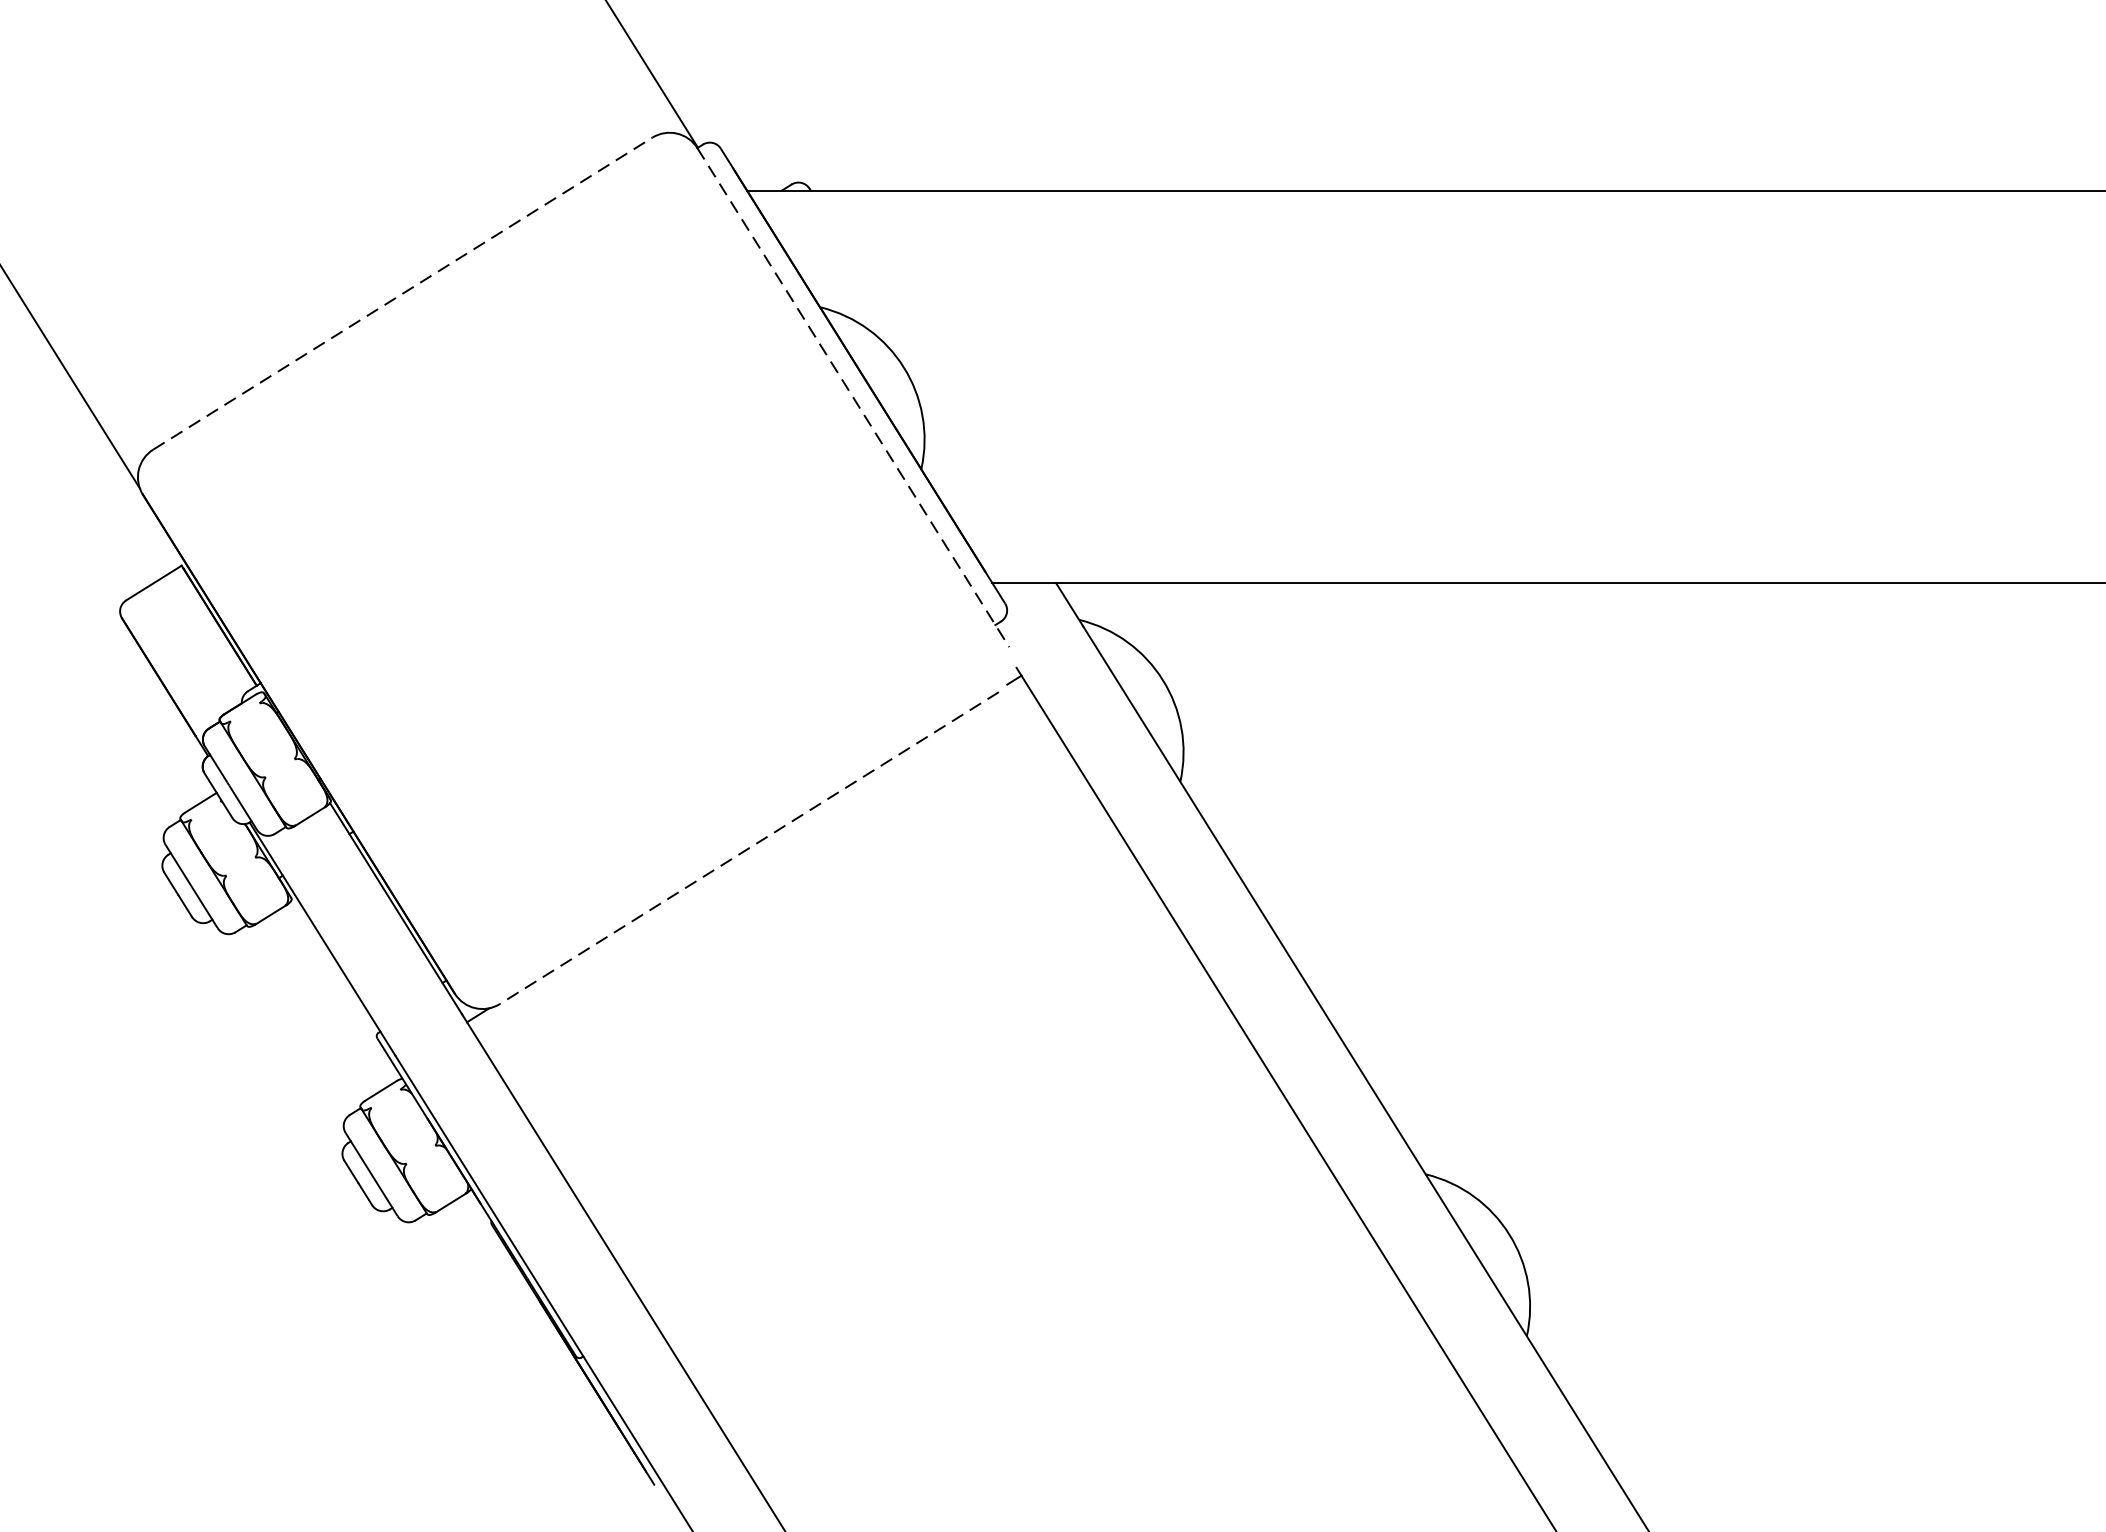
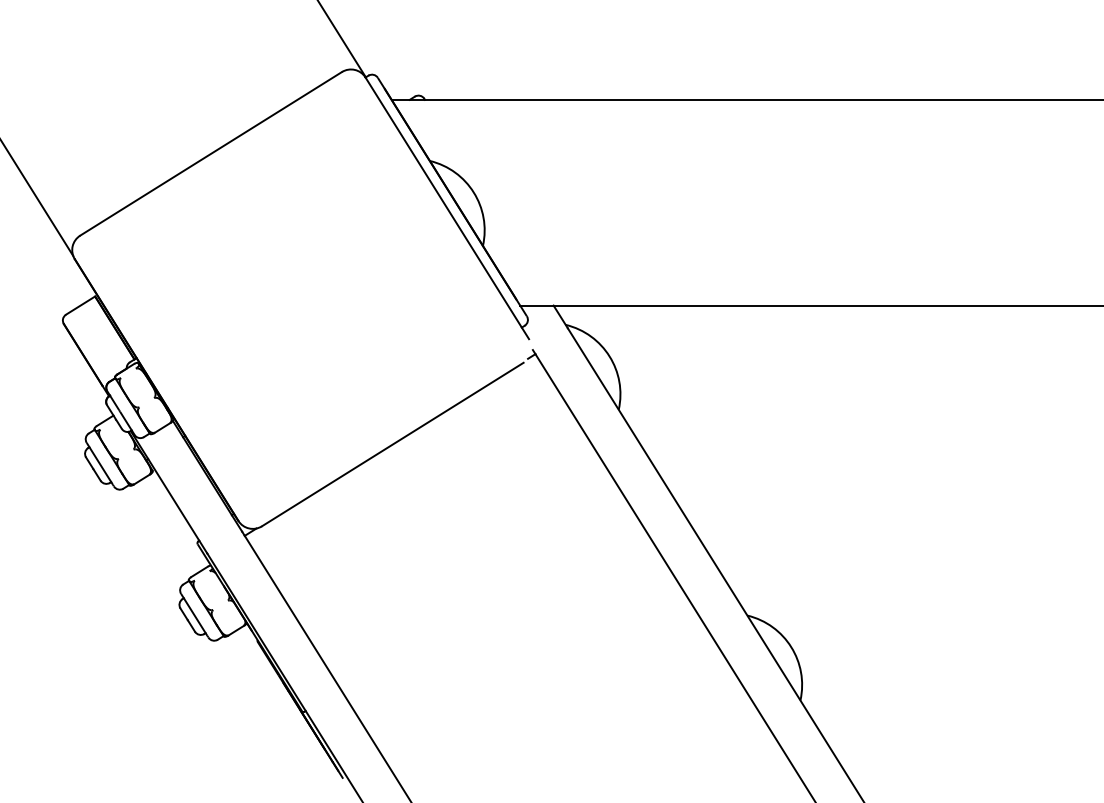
line: (403, 292) -> (211, 153), dashed -> solid
line: (853, 397) -> (447, 208), dashed -> solid
line: (748, 848) -> (392, 444), dashed -> solid

